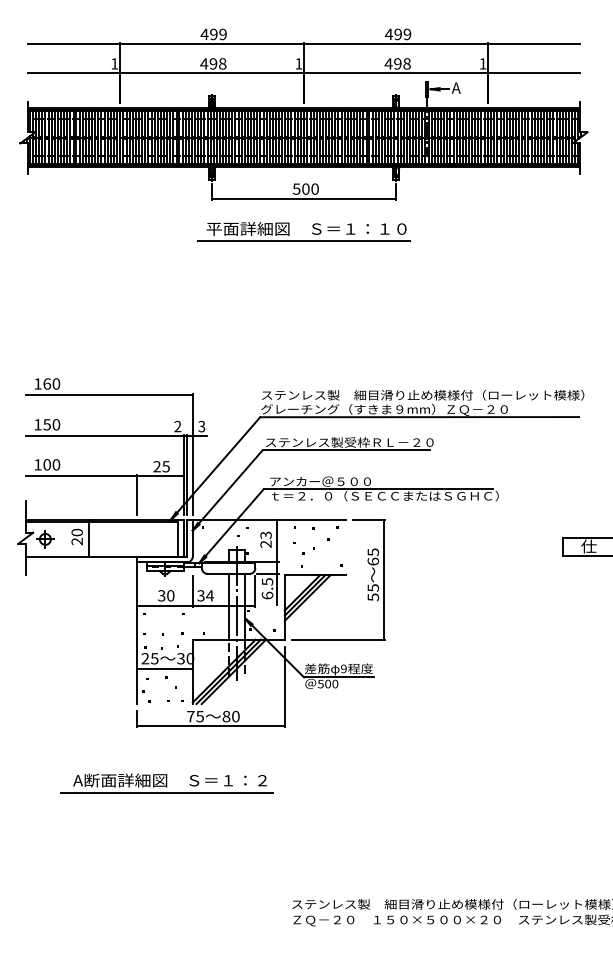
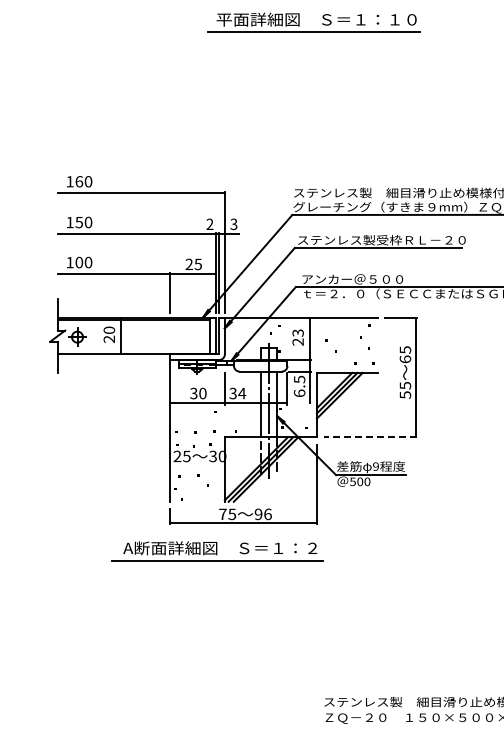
part: (303, 240) -> (313, 31), moved
line: (338, 639) -> (370, 437), solid -> dashed
line: (164, 668) -> (196, 466), removed
text: (230, 716) -> (262, 514), 80 -> 96
part: (166, 783) -> (216, 551), moved

